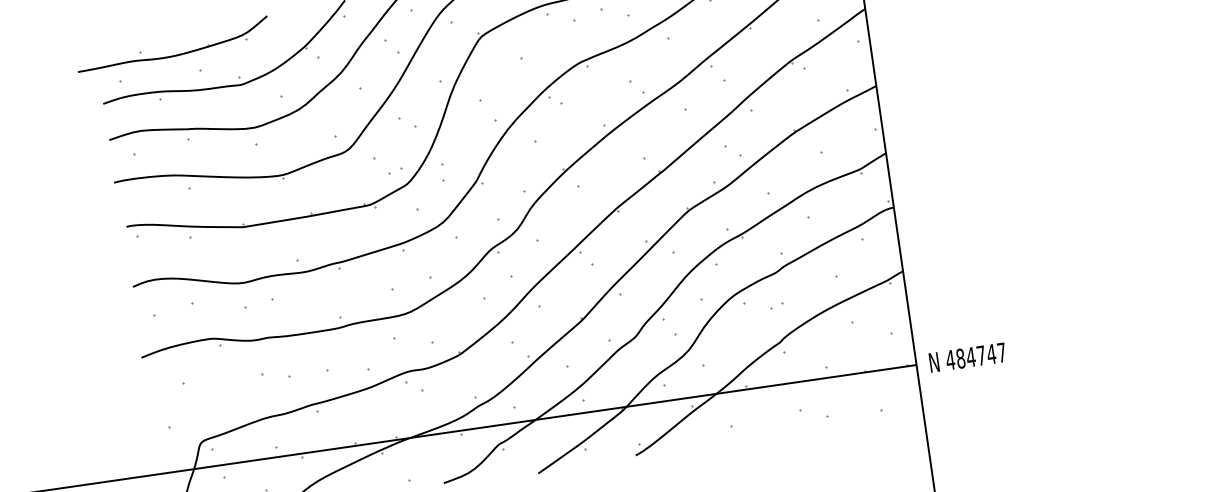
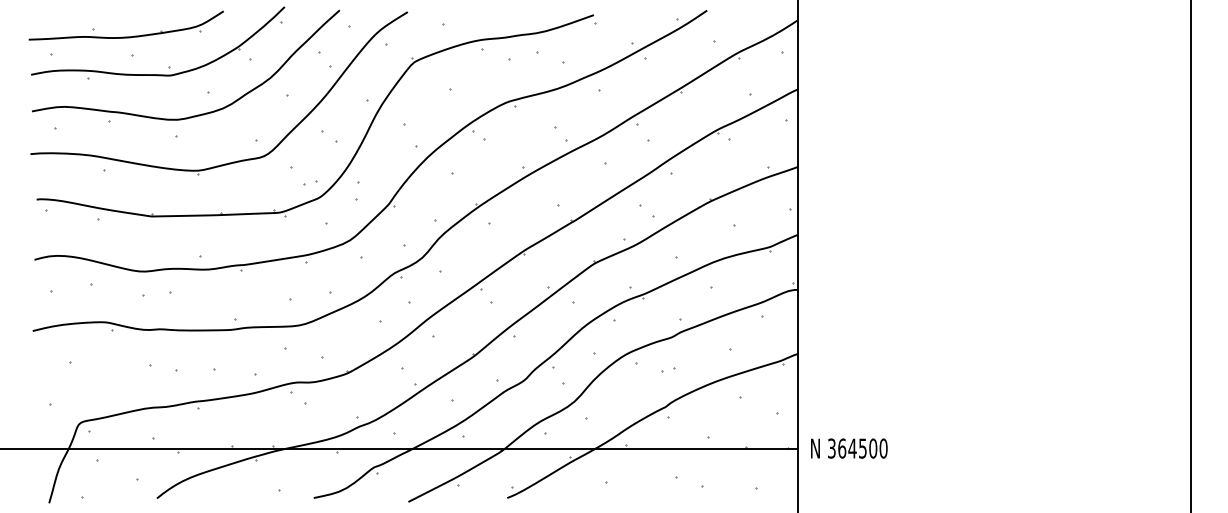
part: (173, 55) -> (125, 36), moved
text: (975, 356) -> (857, 448), 484747 -> 364500

